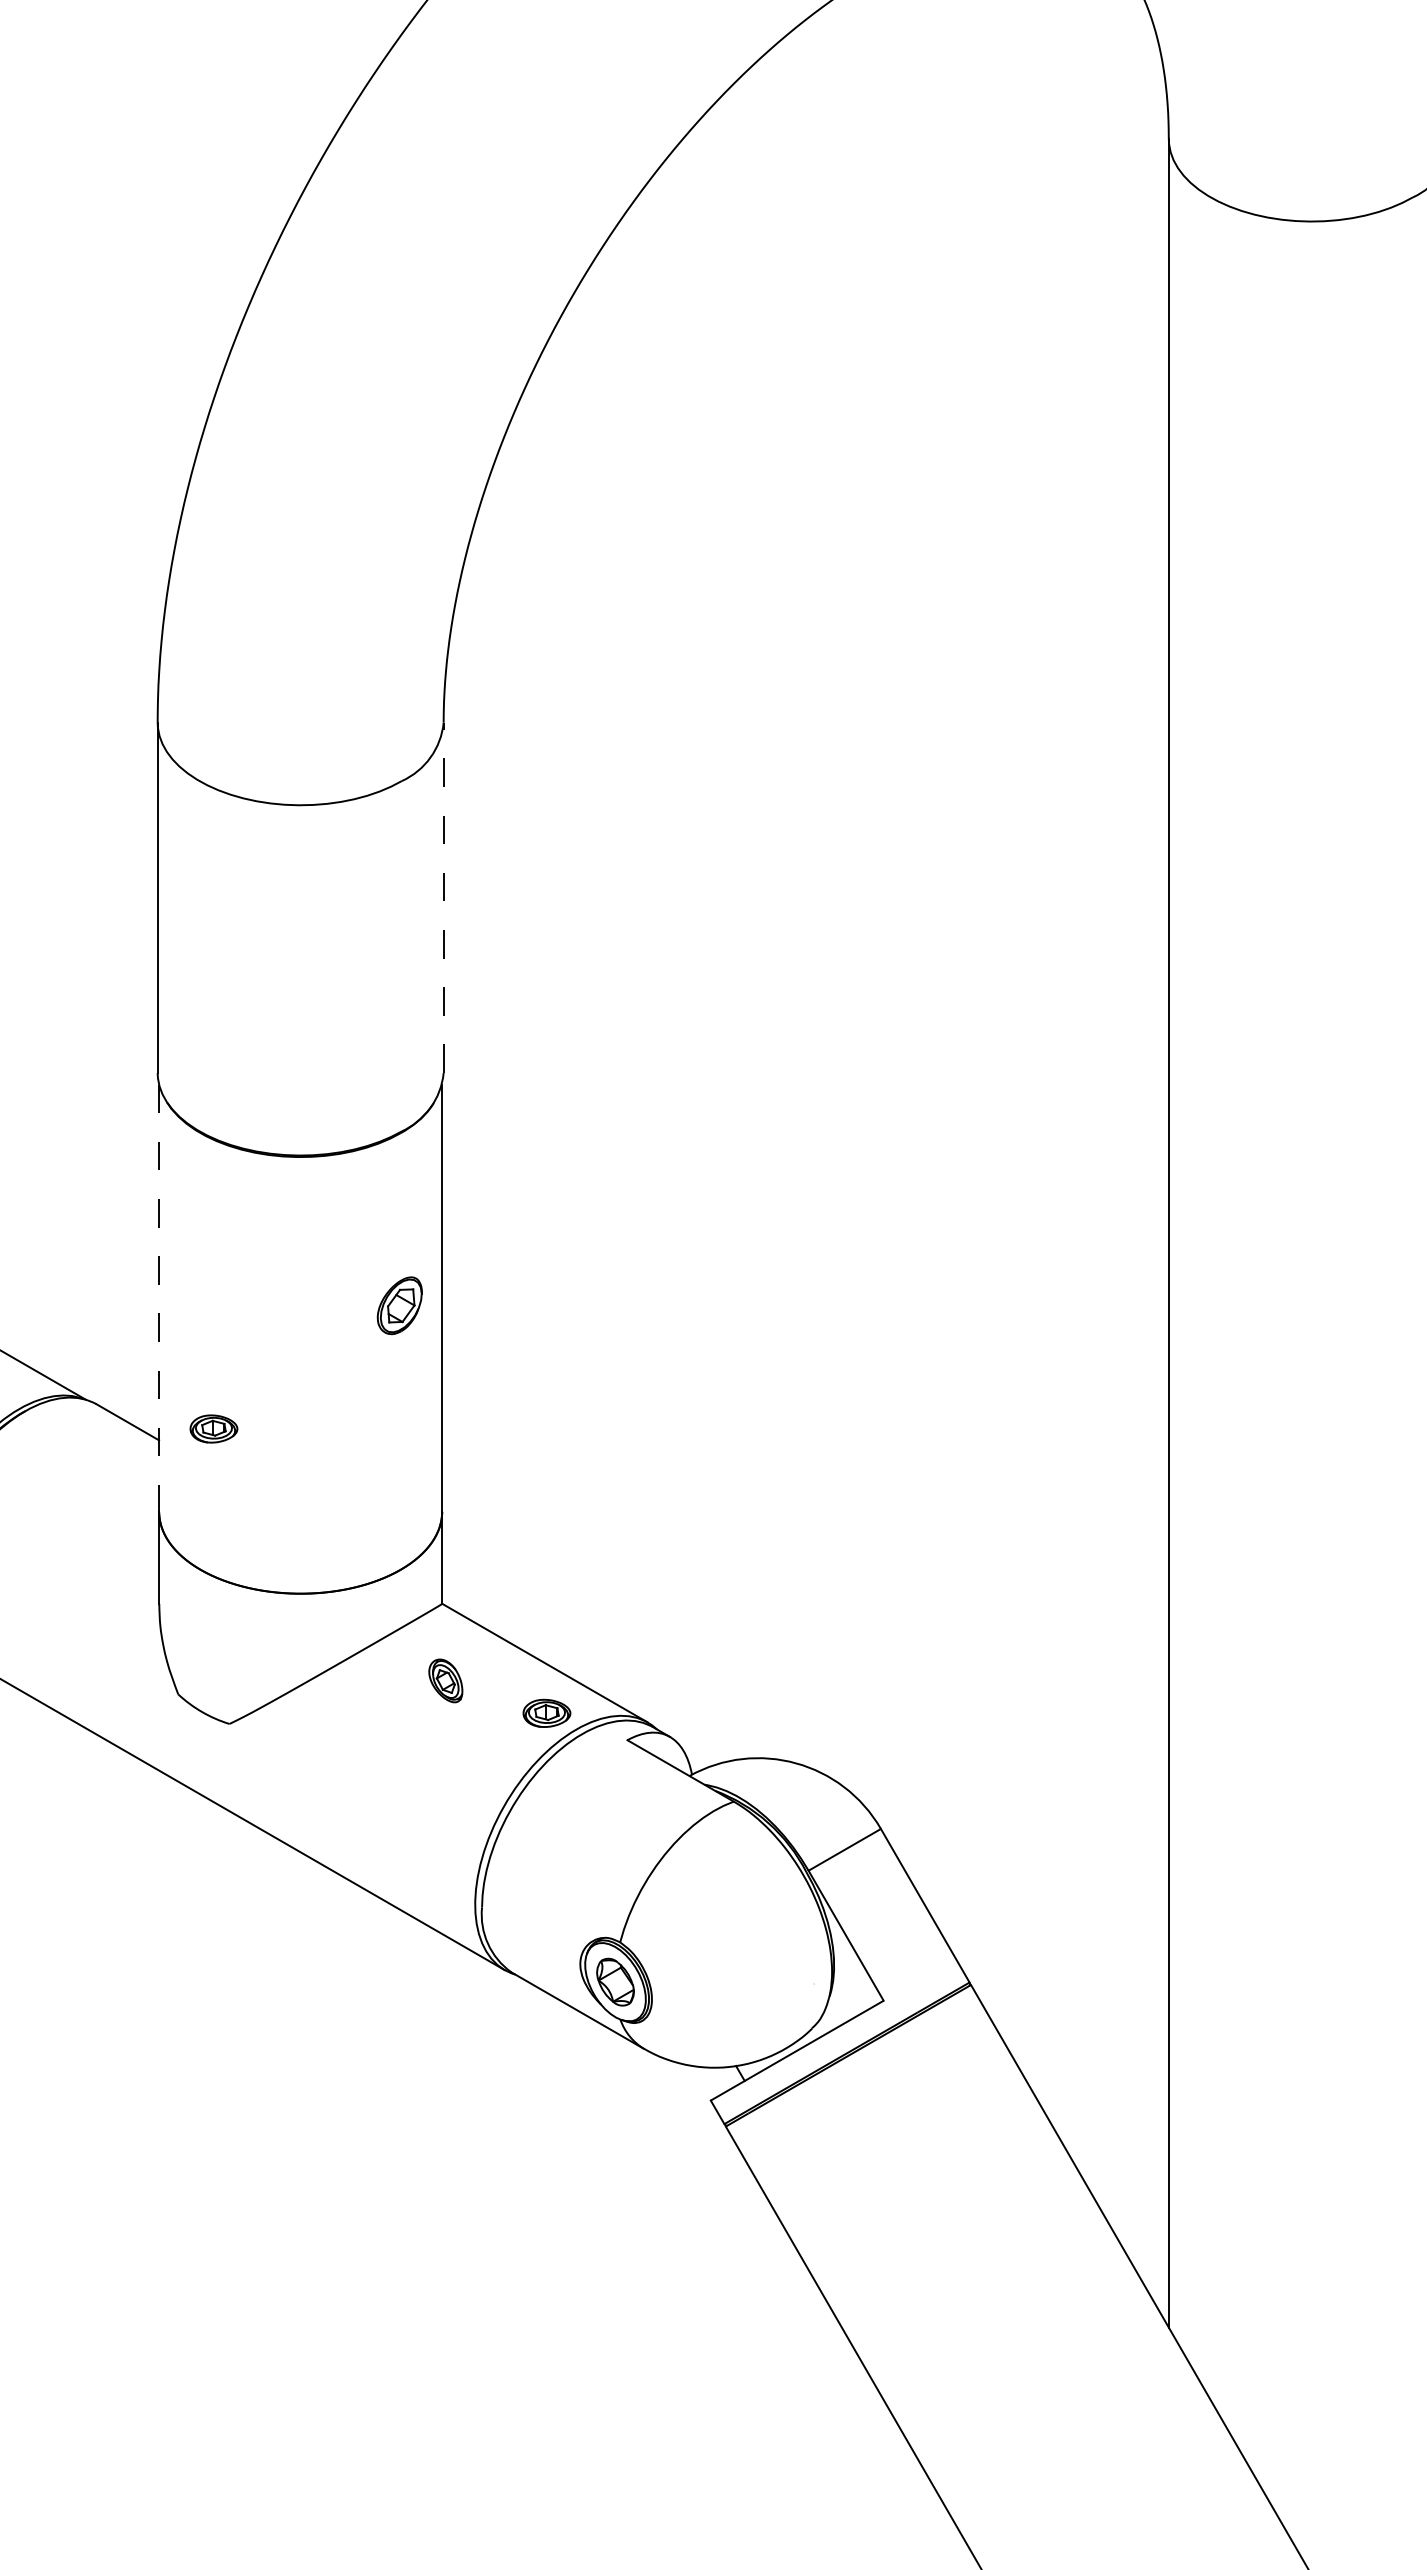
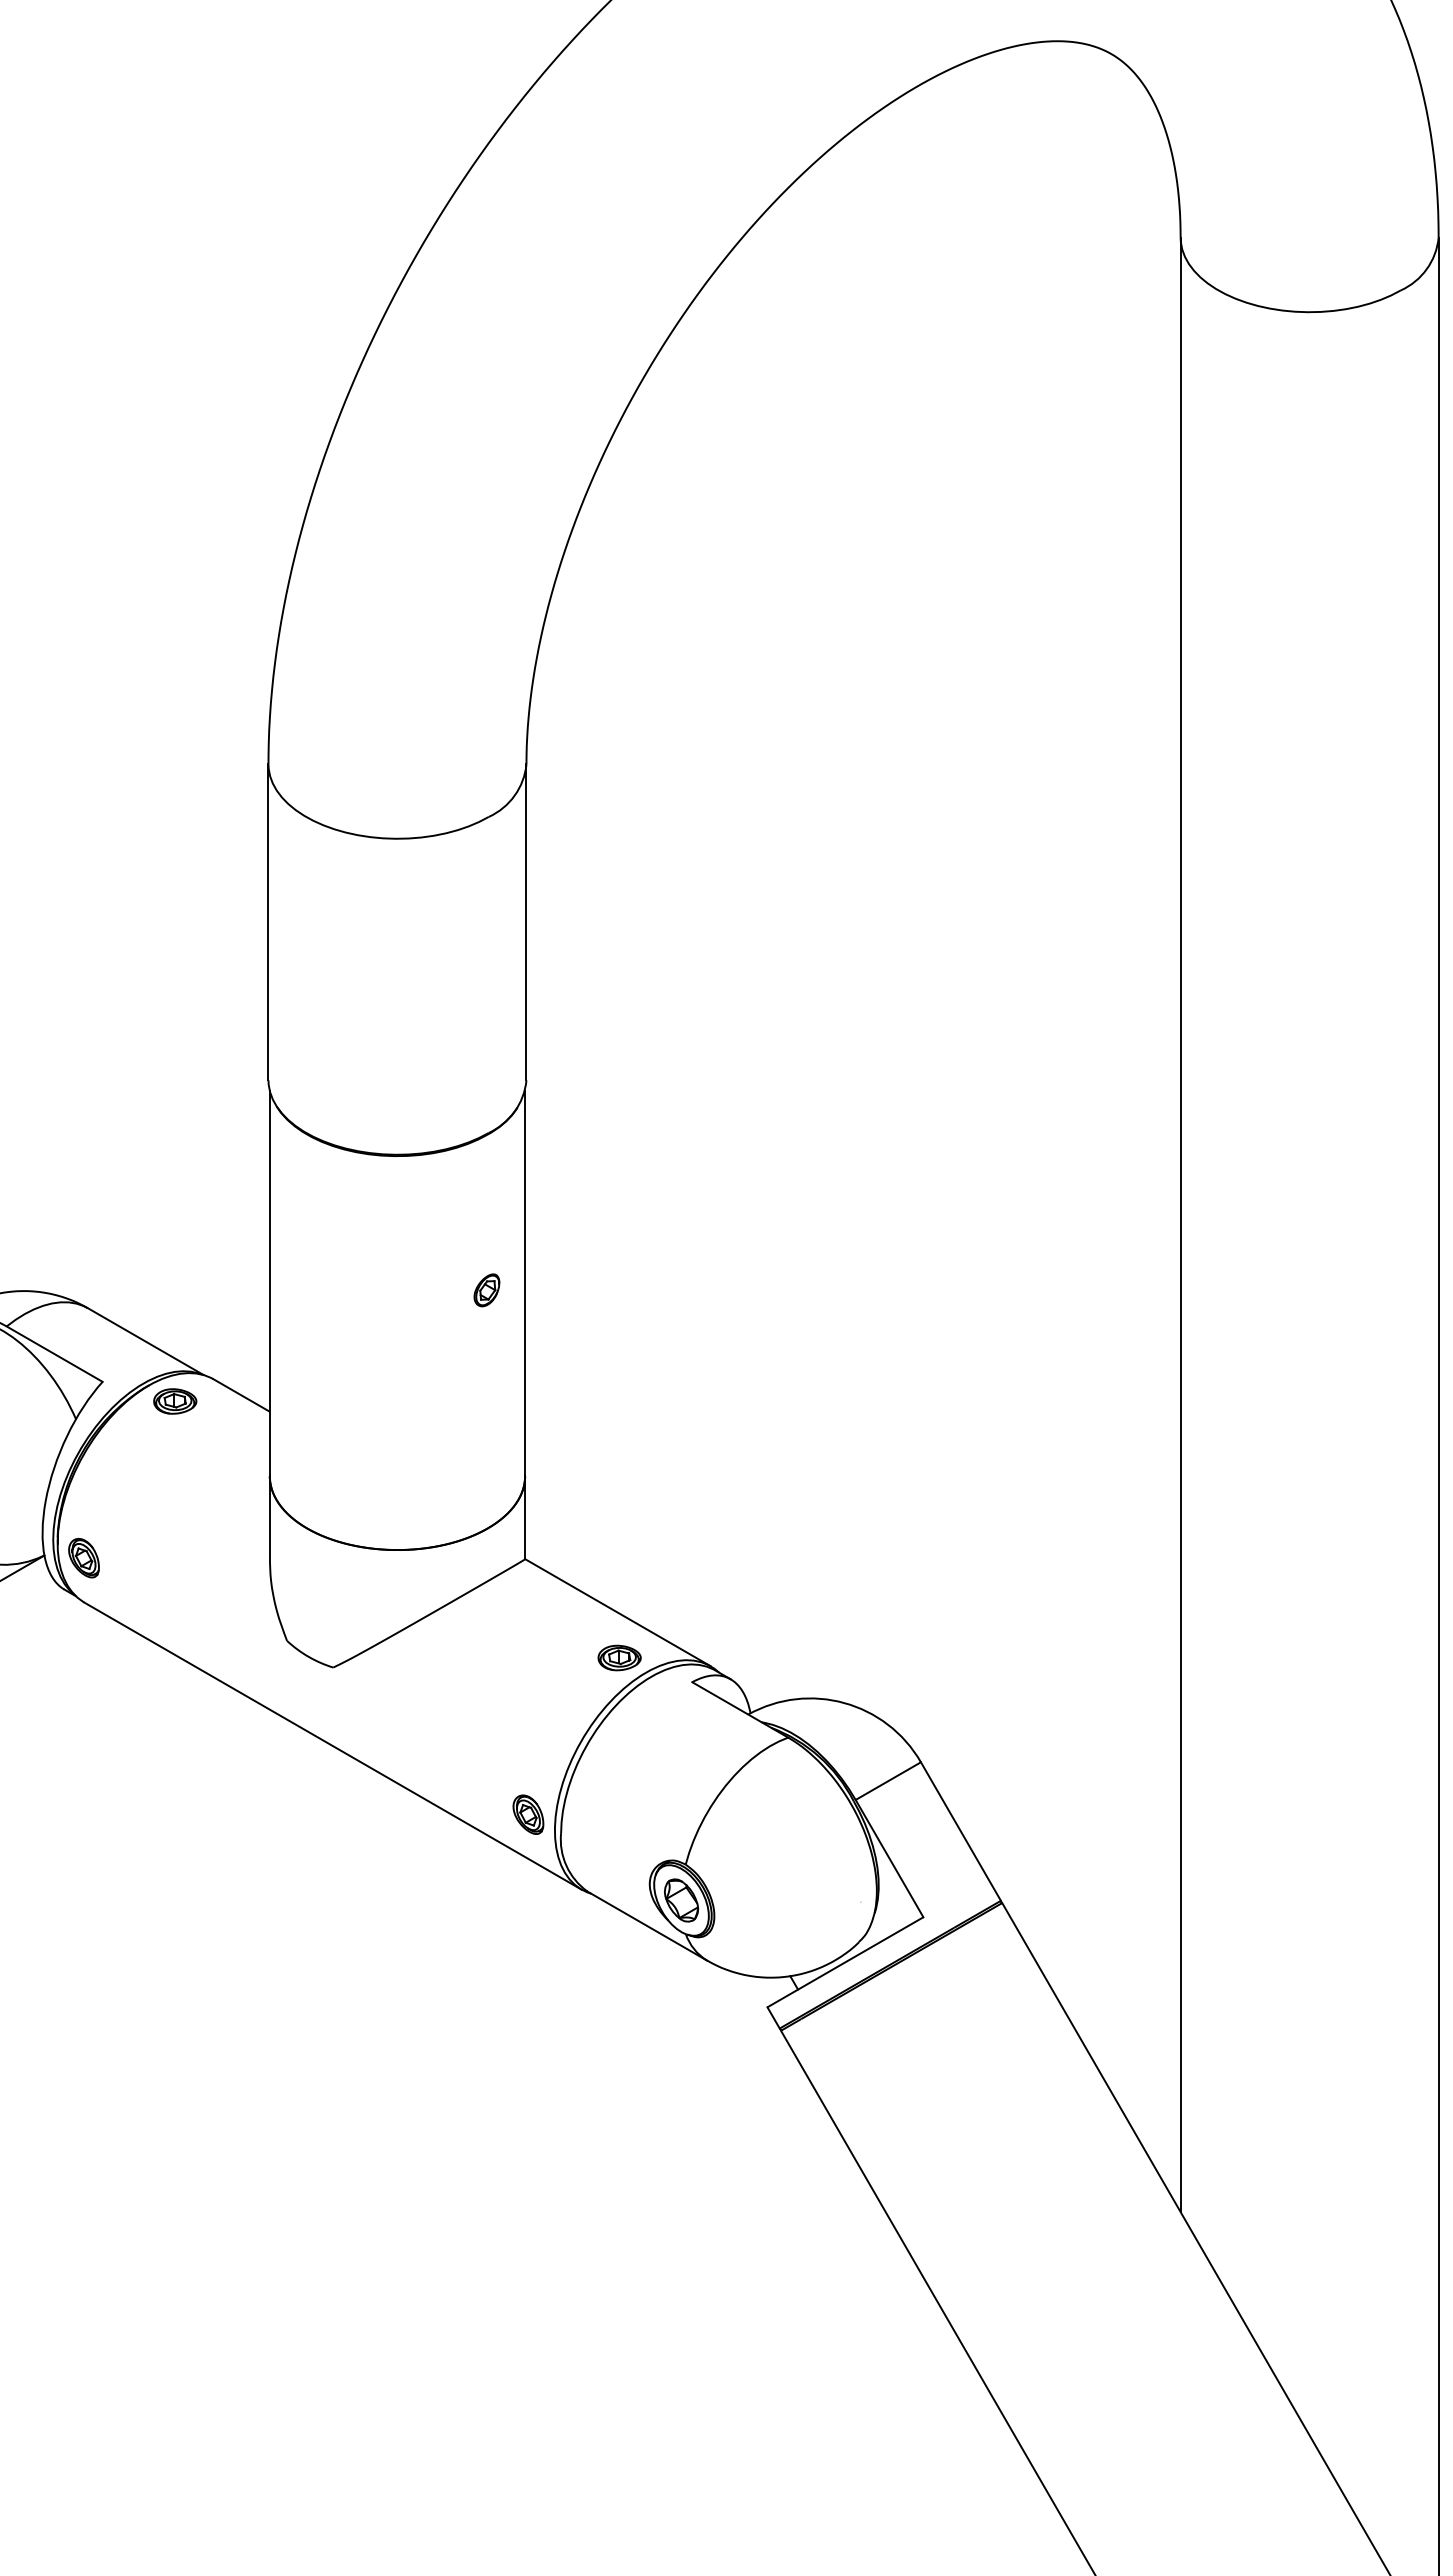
line: (443, 898) -> (526, 922), dashed -> solid
line: (158, 1298) -> (269, 1283), dashed -> solid
part: (399, 1305) -> (486, 1290), size x0.62
part: (214, 1429) -> (175, 1401), moved
part: (445, 1680) -> (528, 1814), moved

